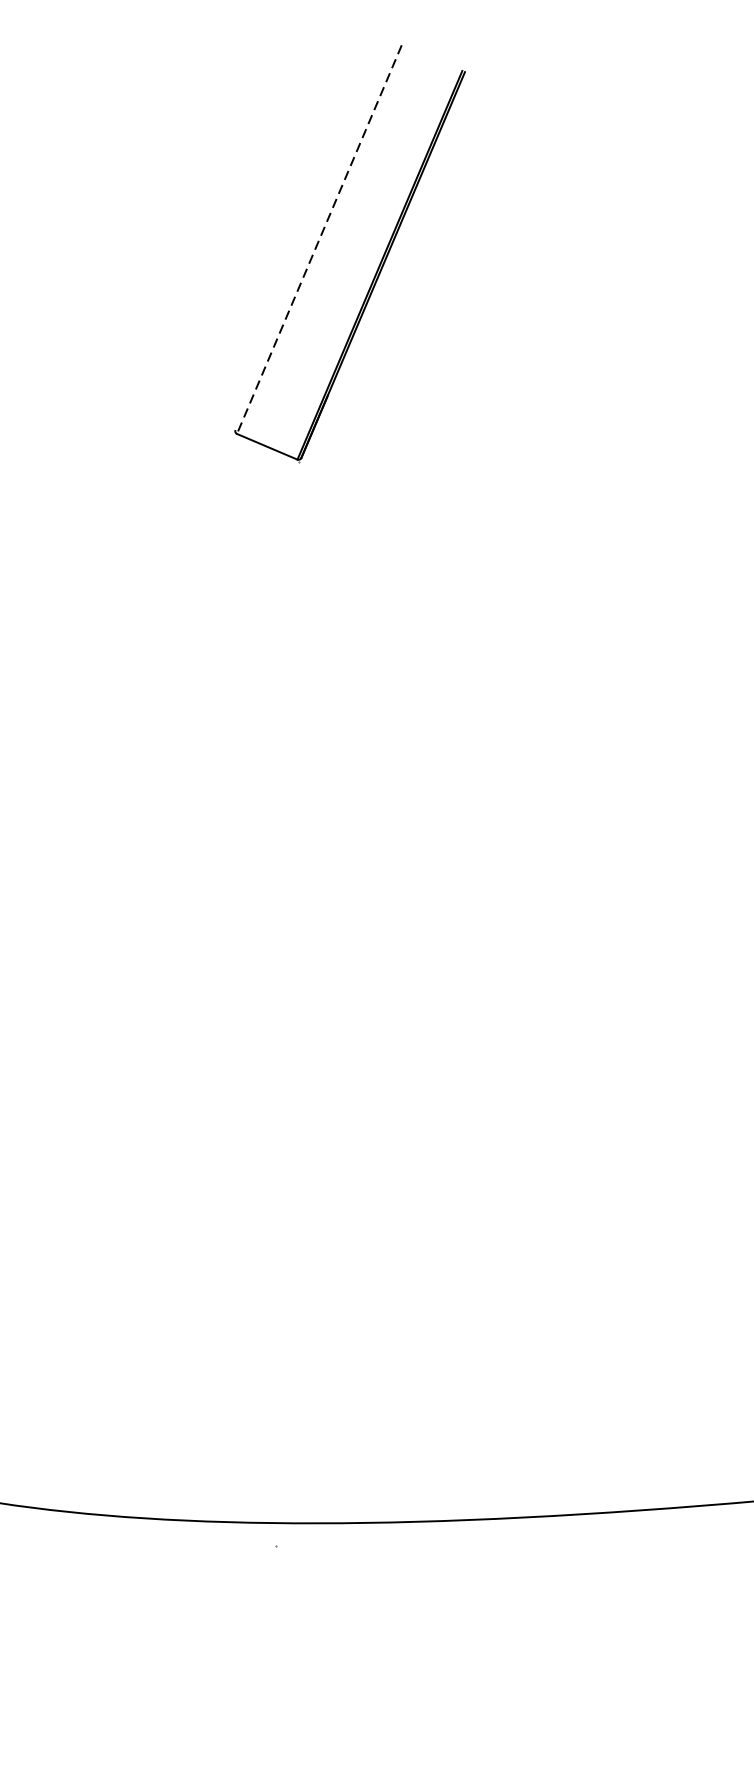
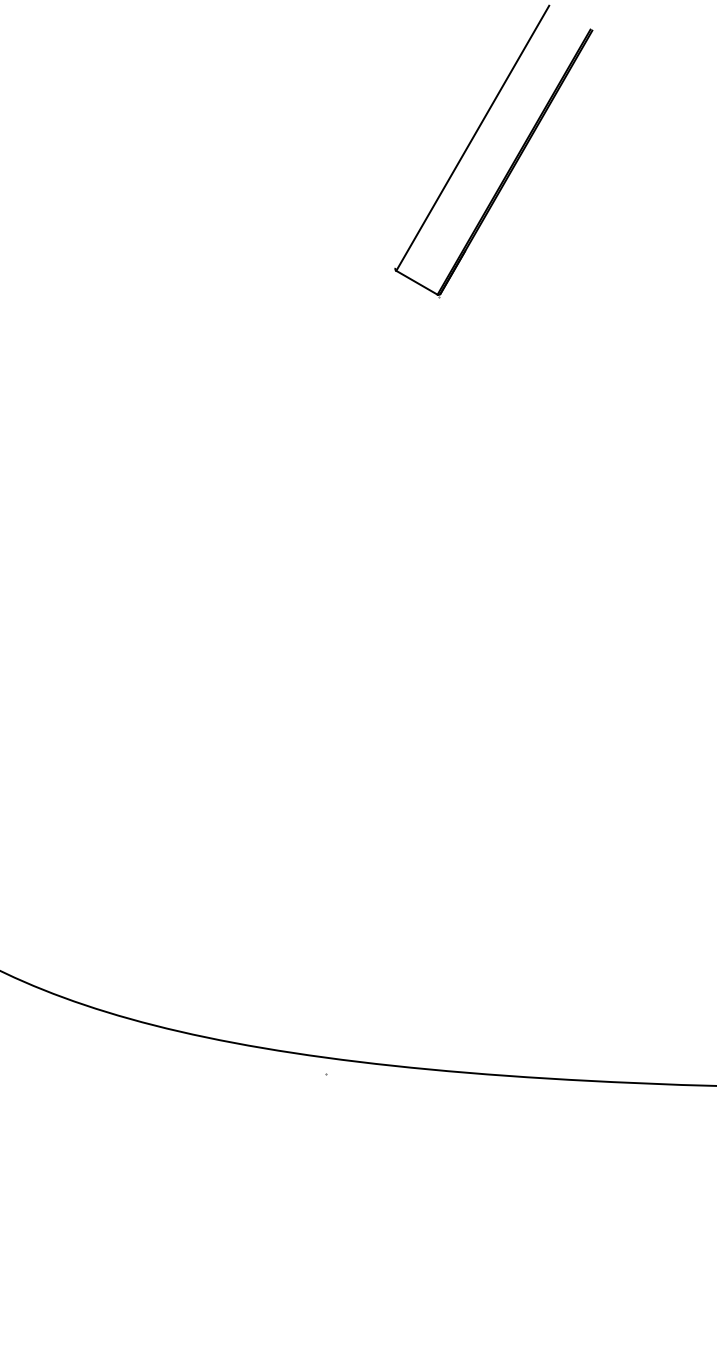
line: (319, 239) -> (472, 138), dashed -> solid

